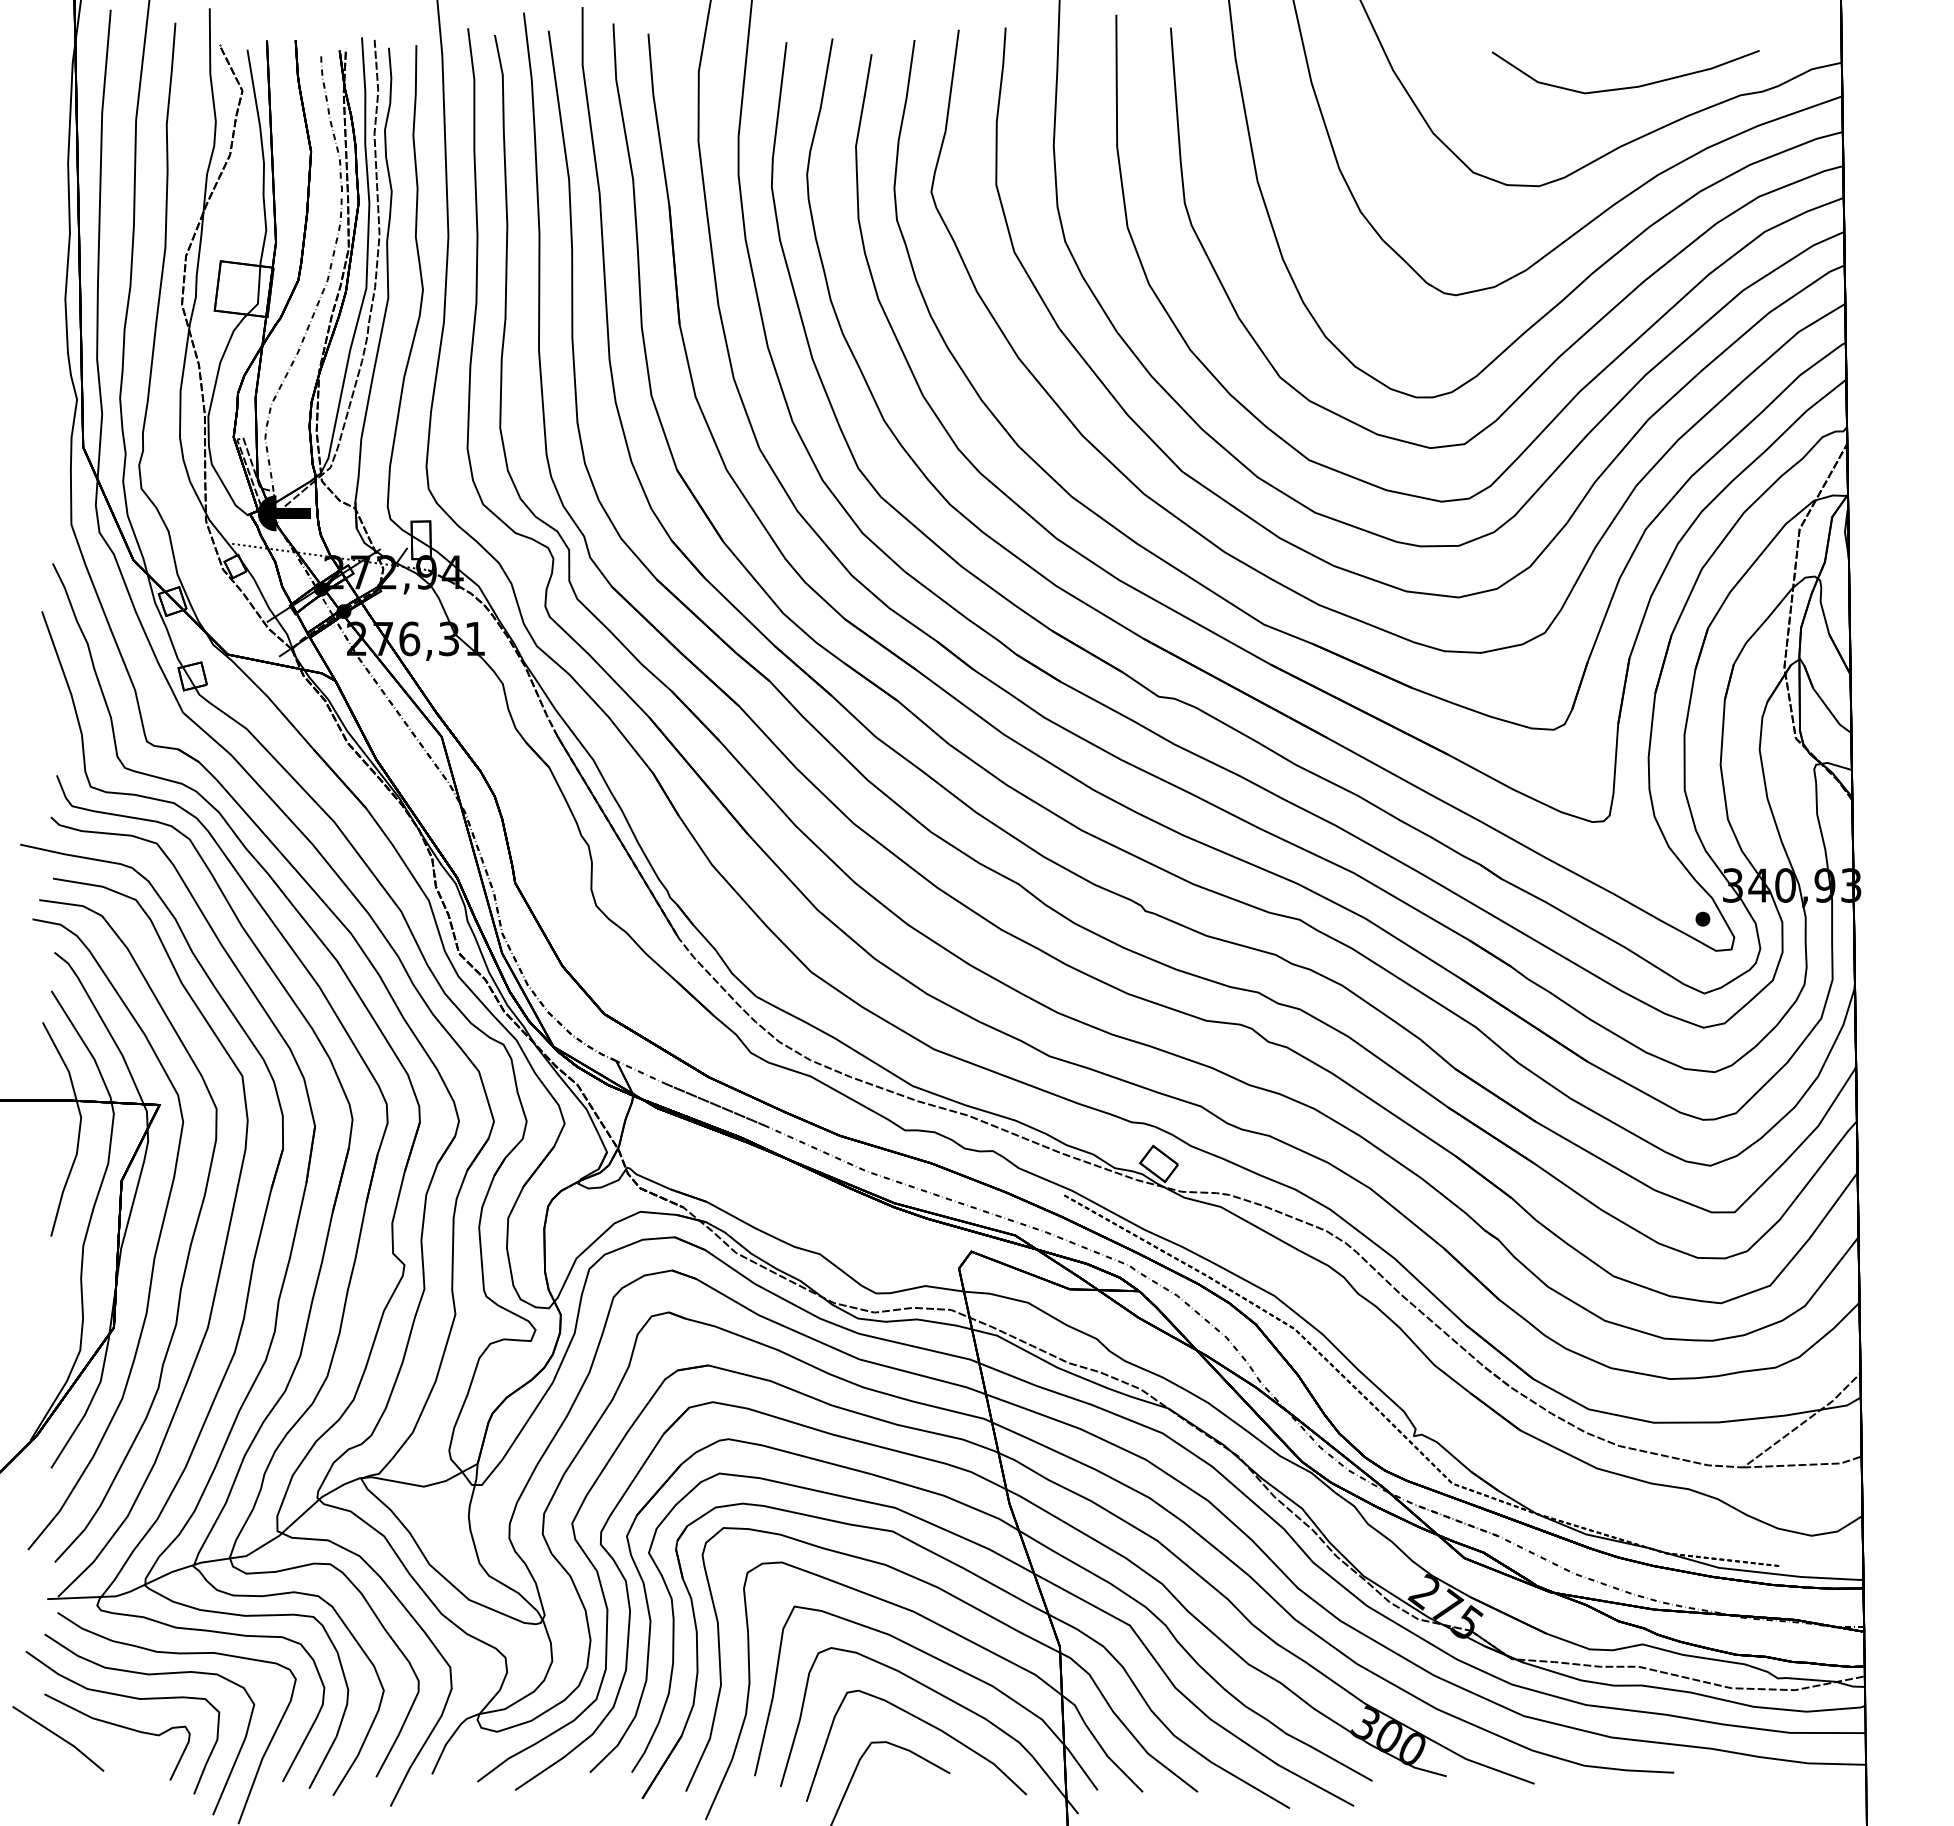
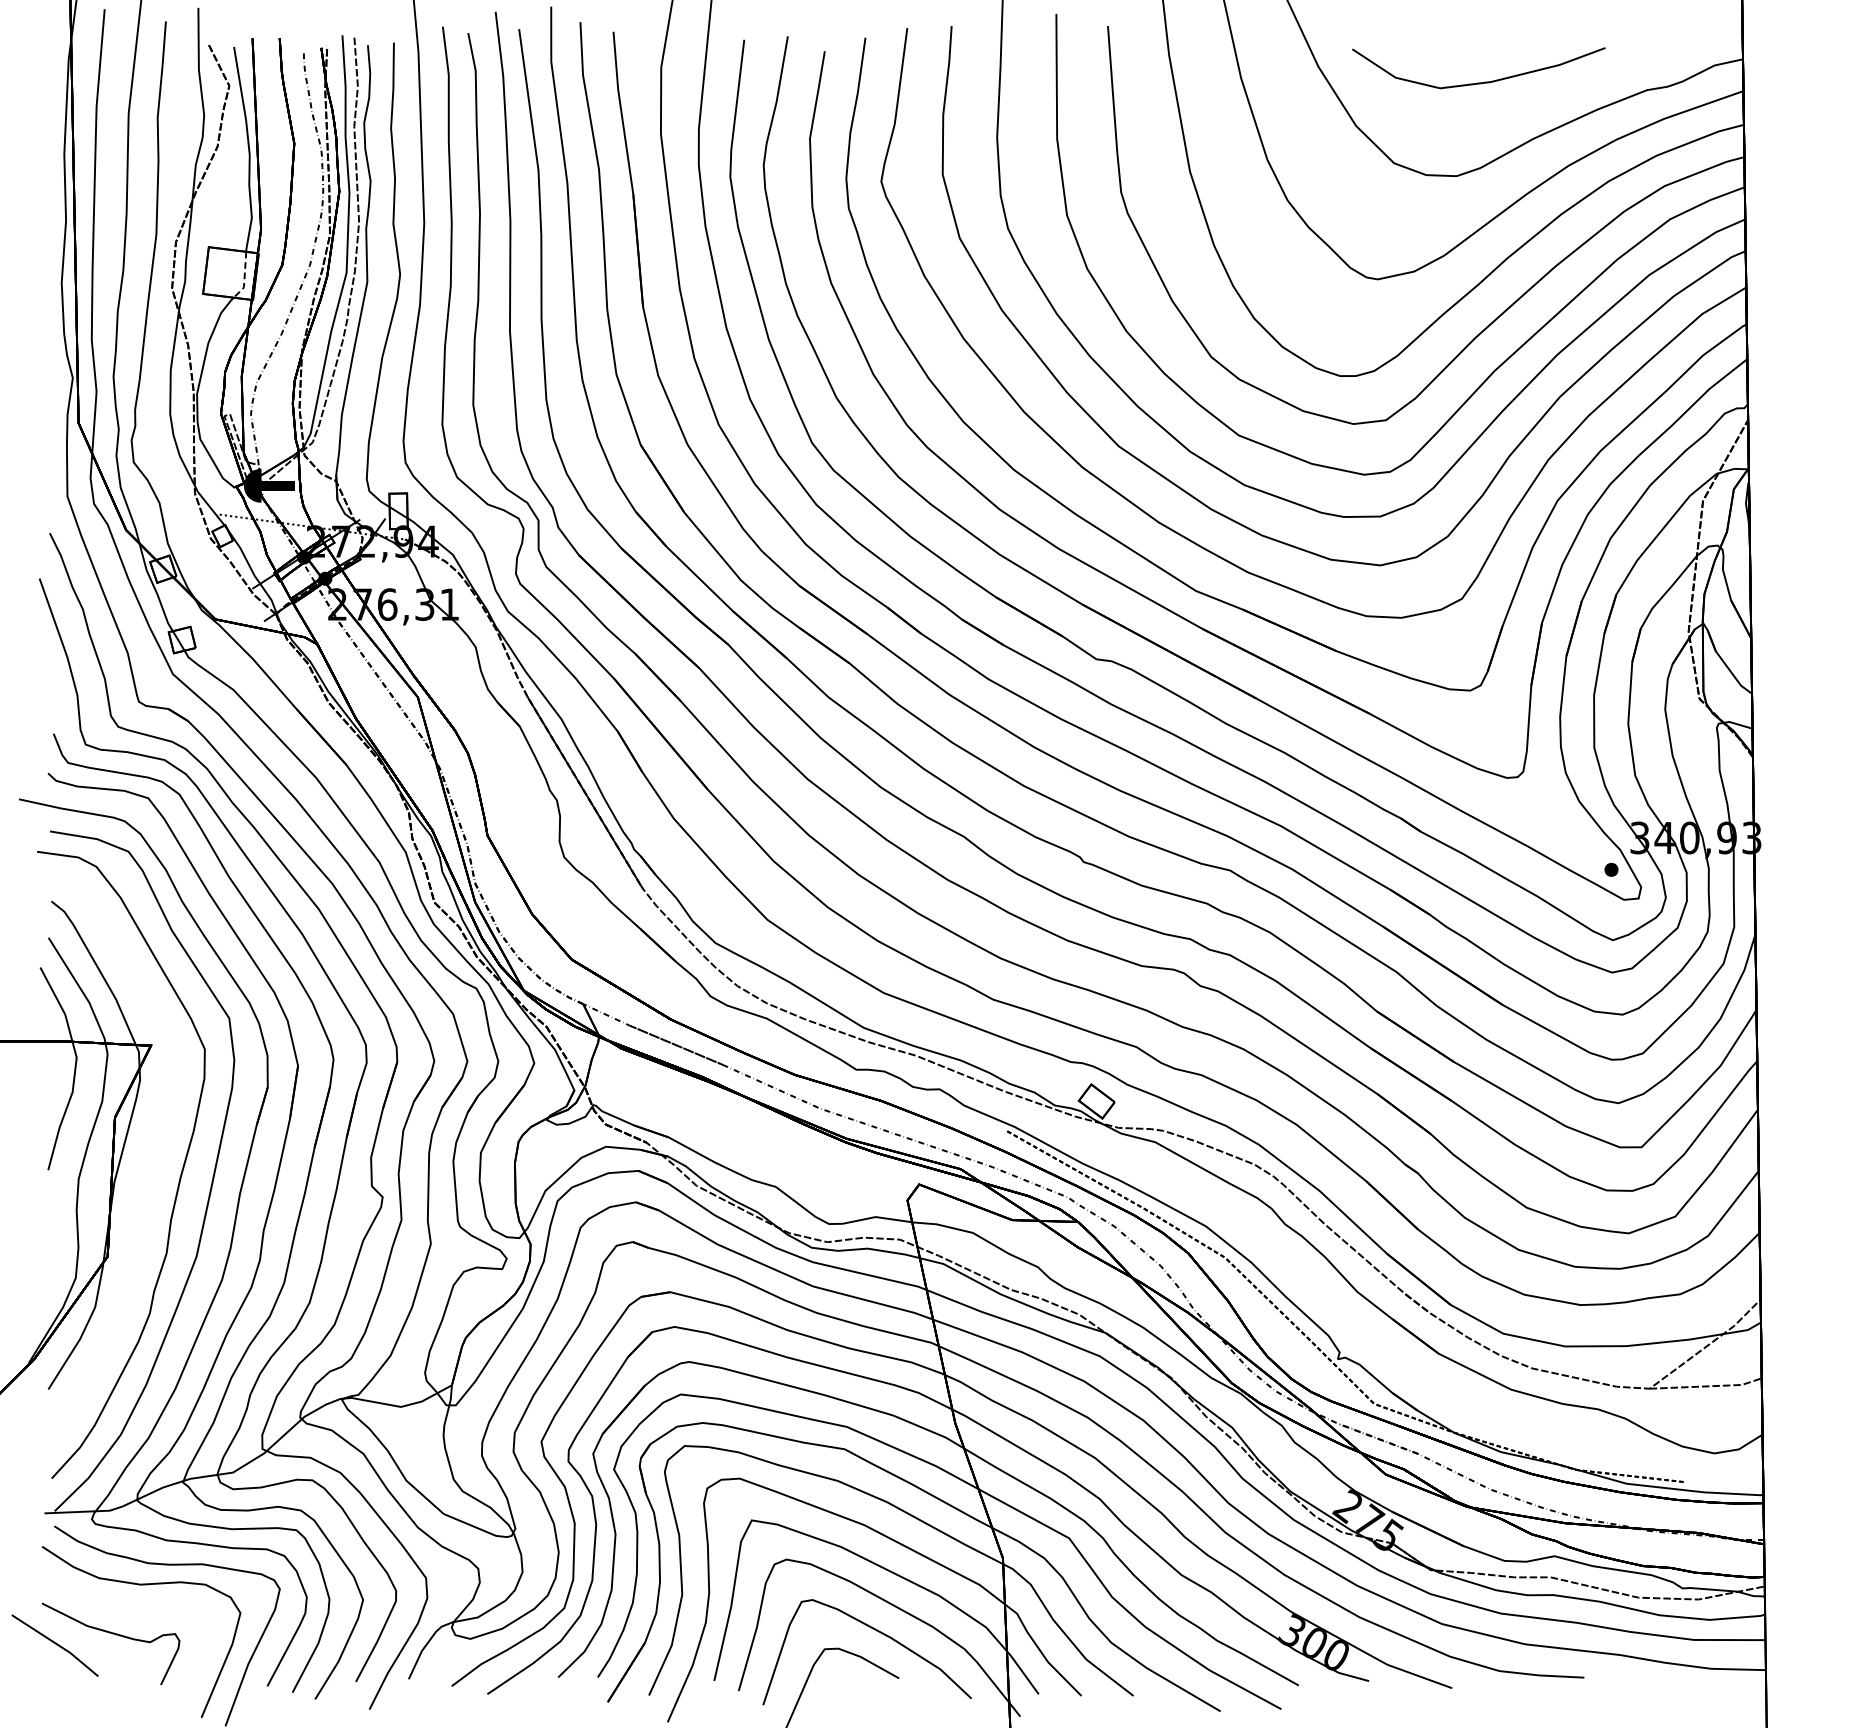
curve: (1630, 86) -> (1483, 81), moved
line: (258, 293) -> (244, 277), solid -> dashed
curve: (156, 1244) -> (147, 1177), removed
curve: (125, 1697) -> (118, 1606), removed

